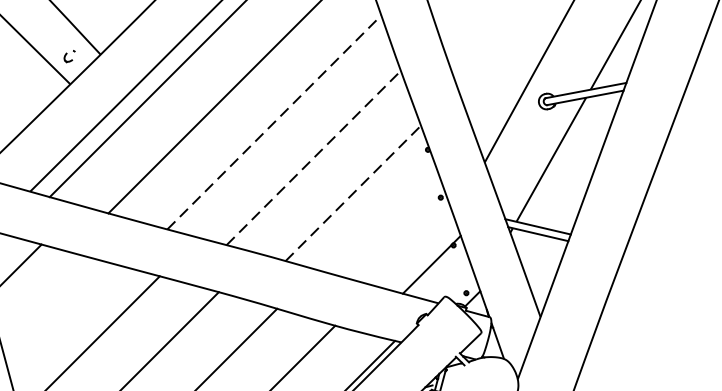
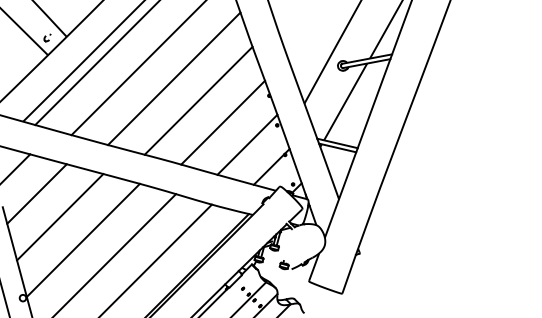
line: (274, 121) -> (174, 78), dashed -> solid
line: (315, 157) -> (199, 100), dashed -> solid
line: (353, 193) -> (223, 122), dashed -> solid
line: (392, 228) -> (247, 144), added
line: (51, 307) -> (36, 193), added

